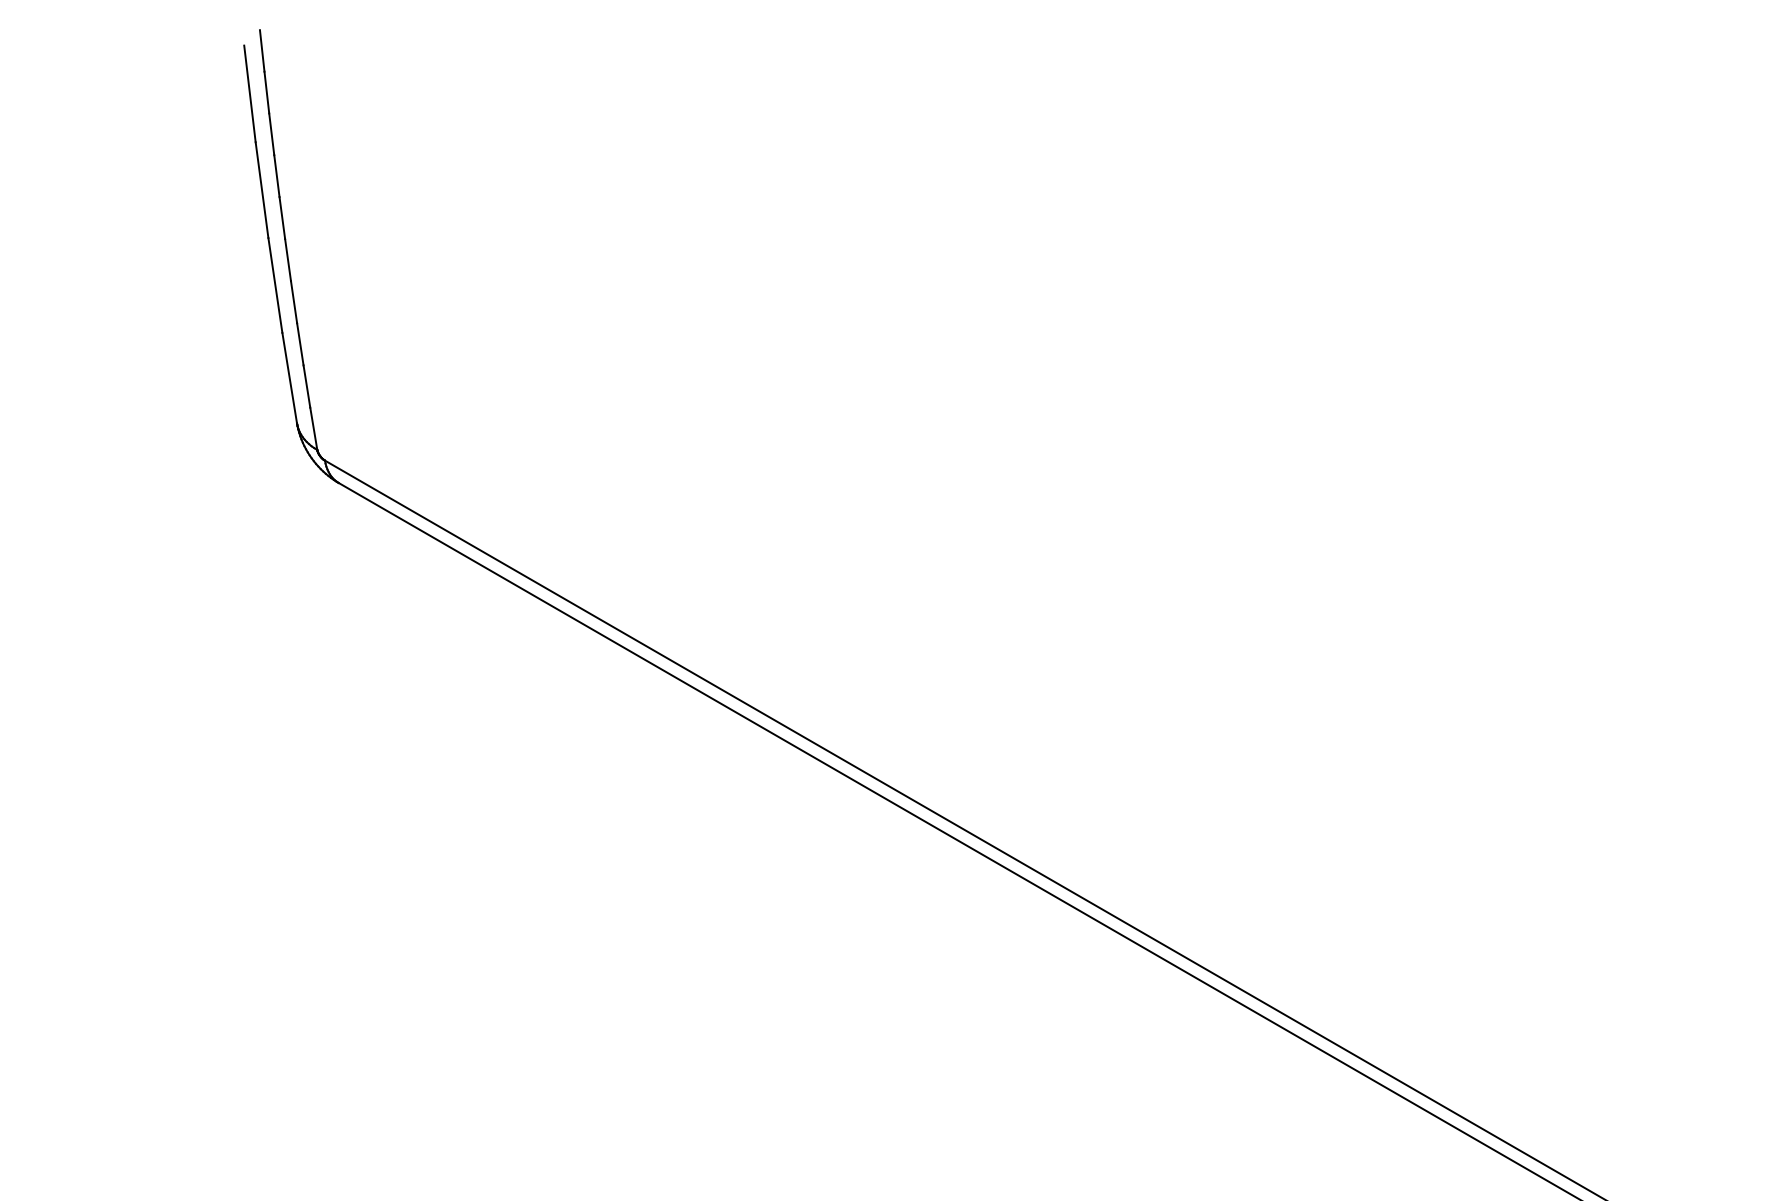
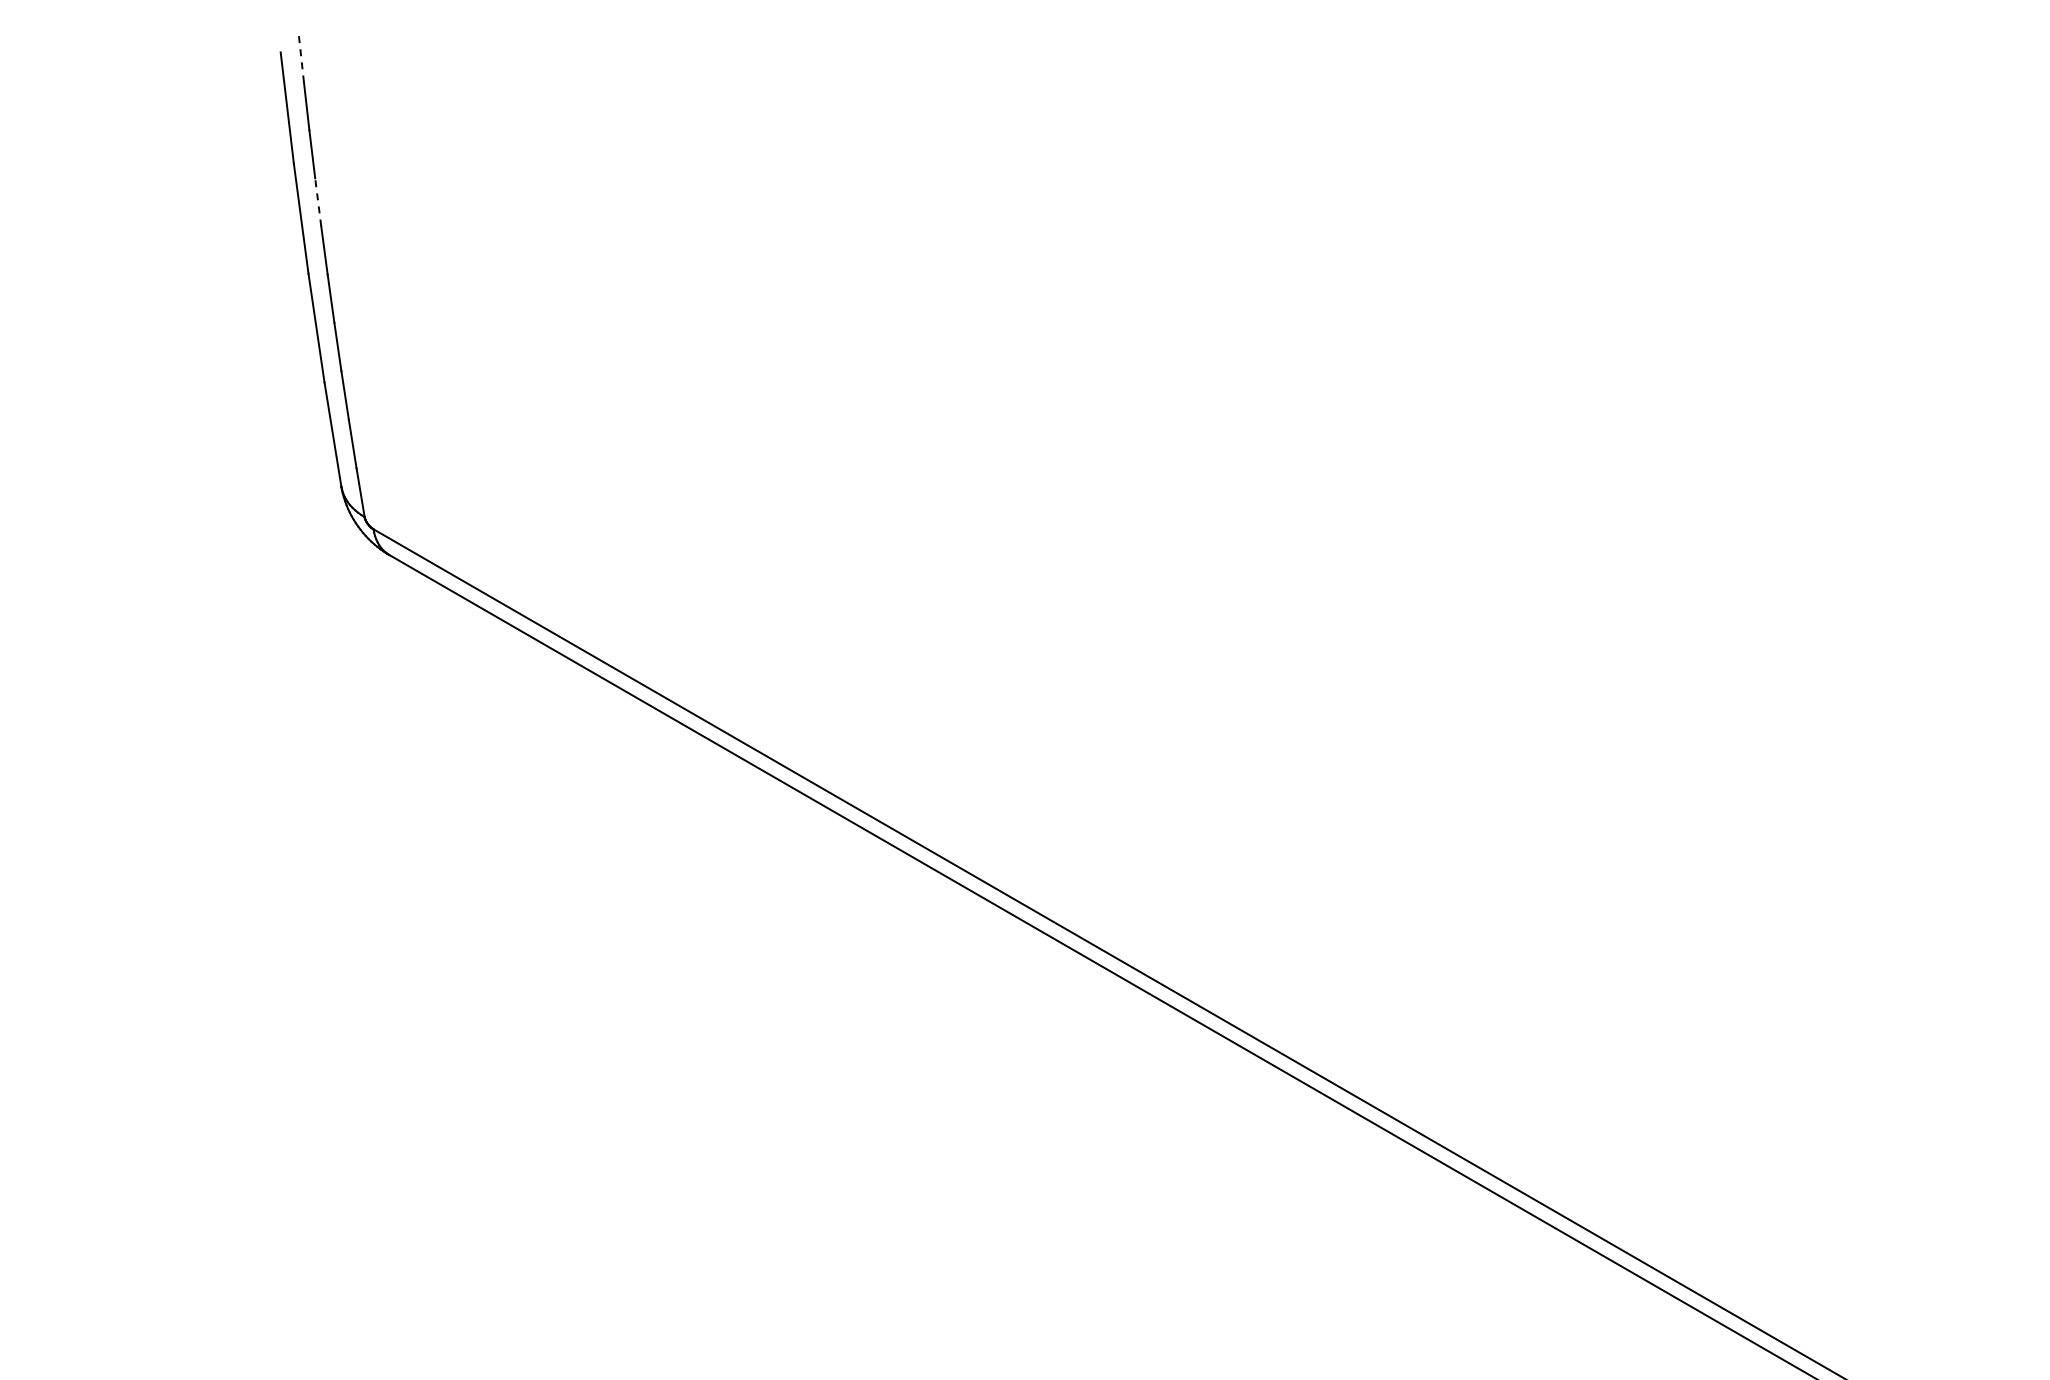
line: (262, 50) -> (301, 58), solid -> dashed
line: (277, 175) -> (318, 201), solid -> dashed

